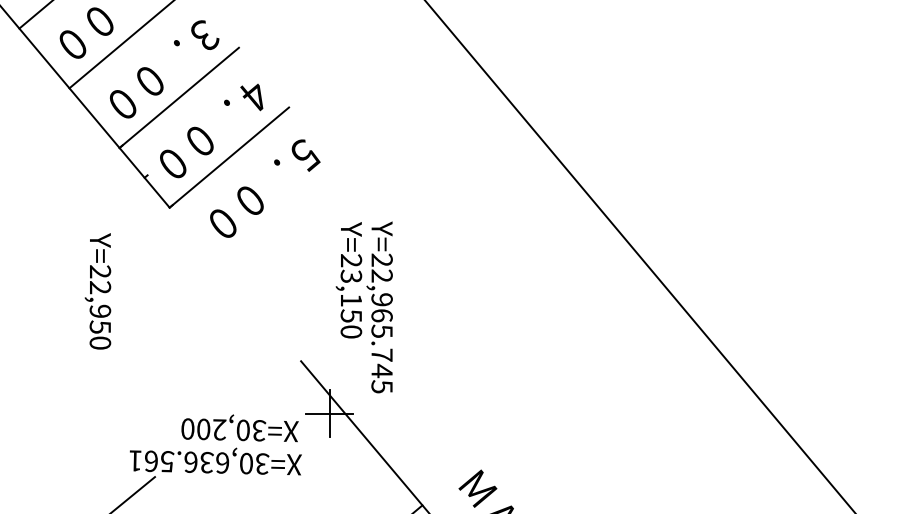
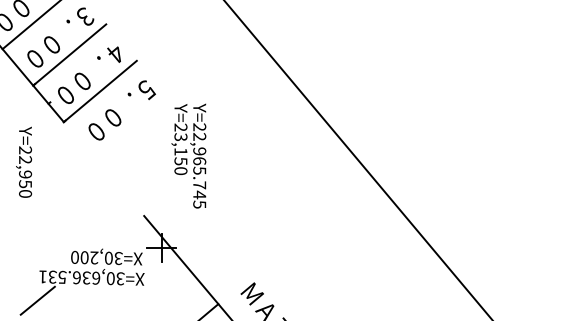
text: (97, 290) -> (23, 161), moved
text: (363, 306) -> (188, 155), moved
text: (151, 460) -> (52, 276), X=30,636.561 -> X=30,636.531

